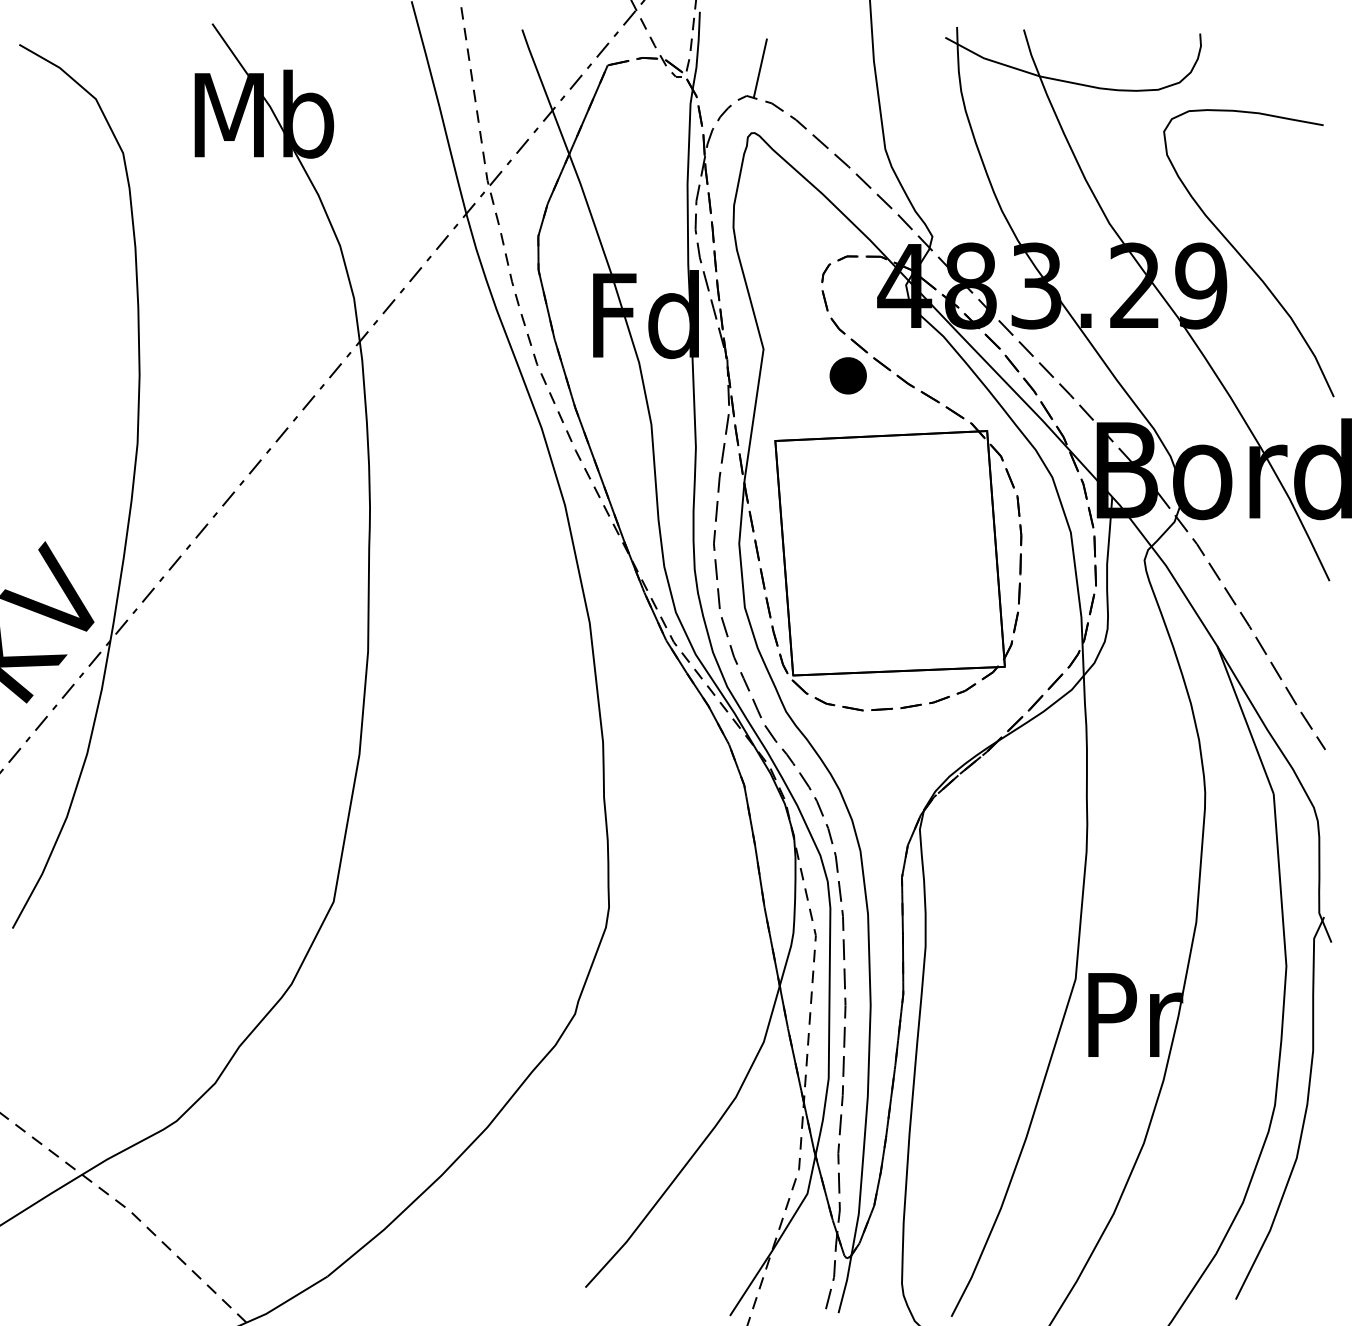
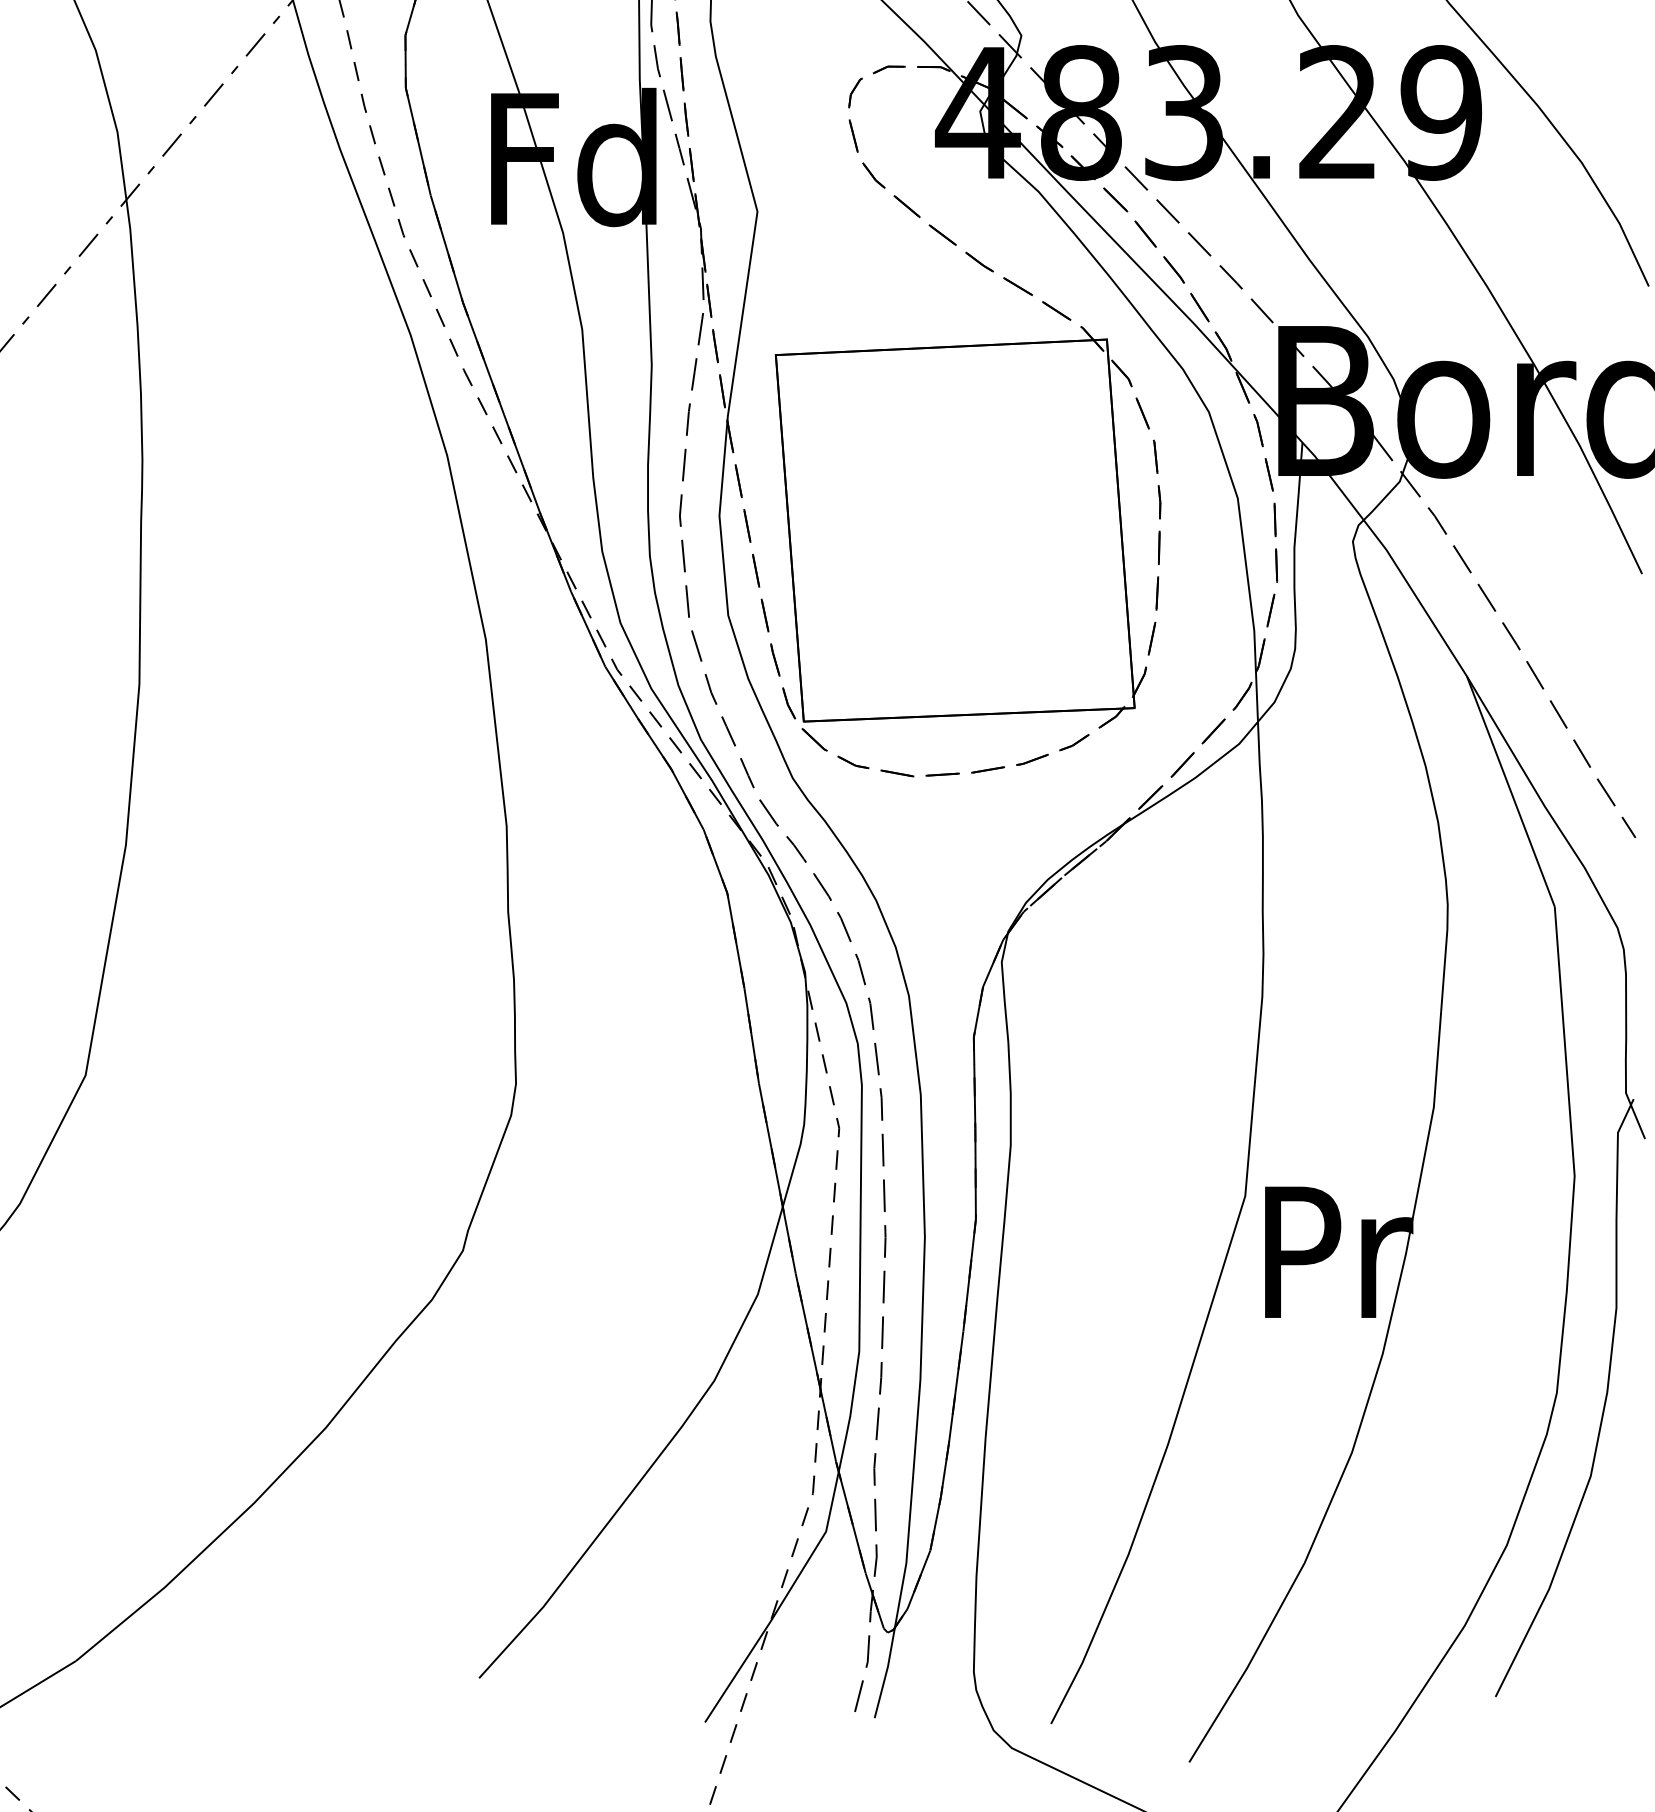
part: (847, 375) -> (888, 252), removed

